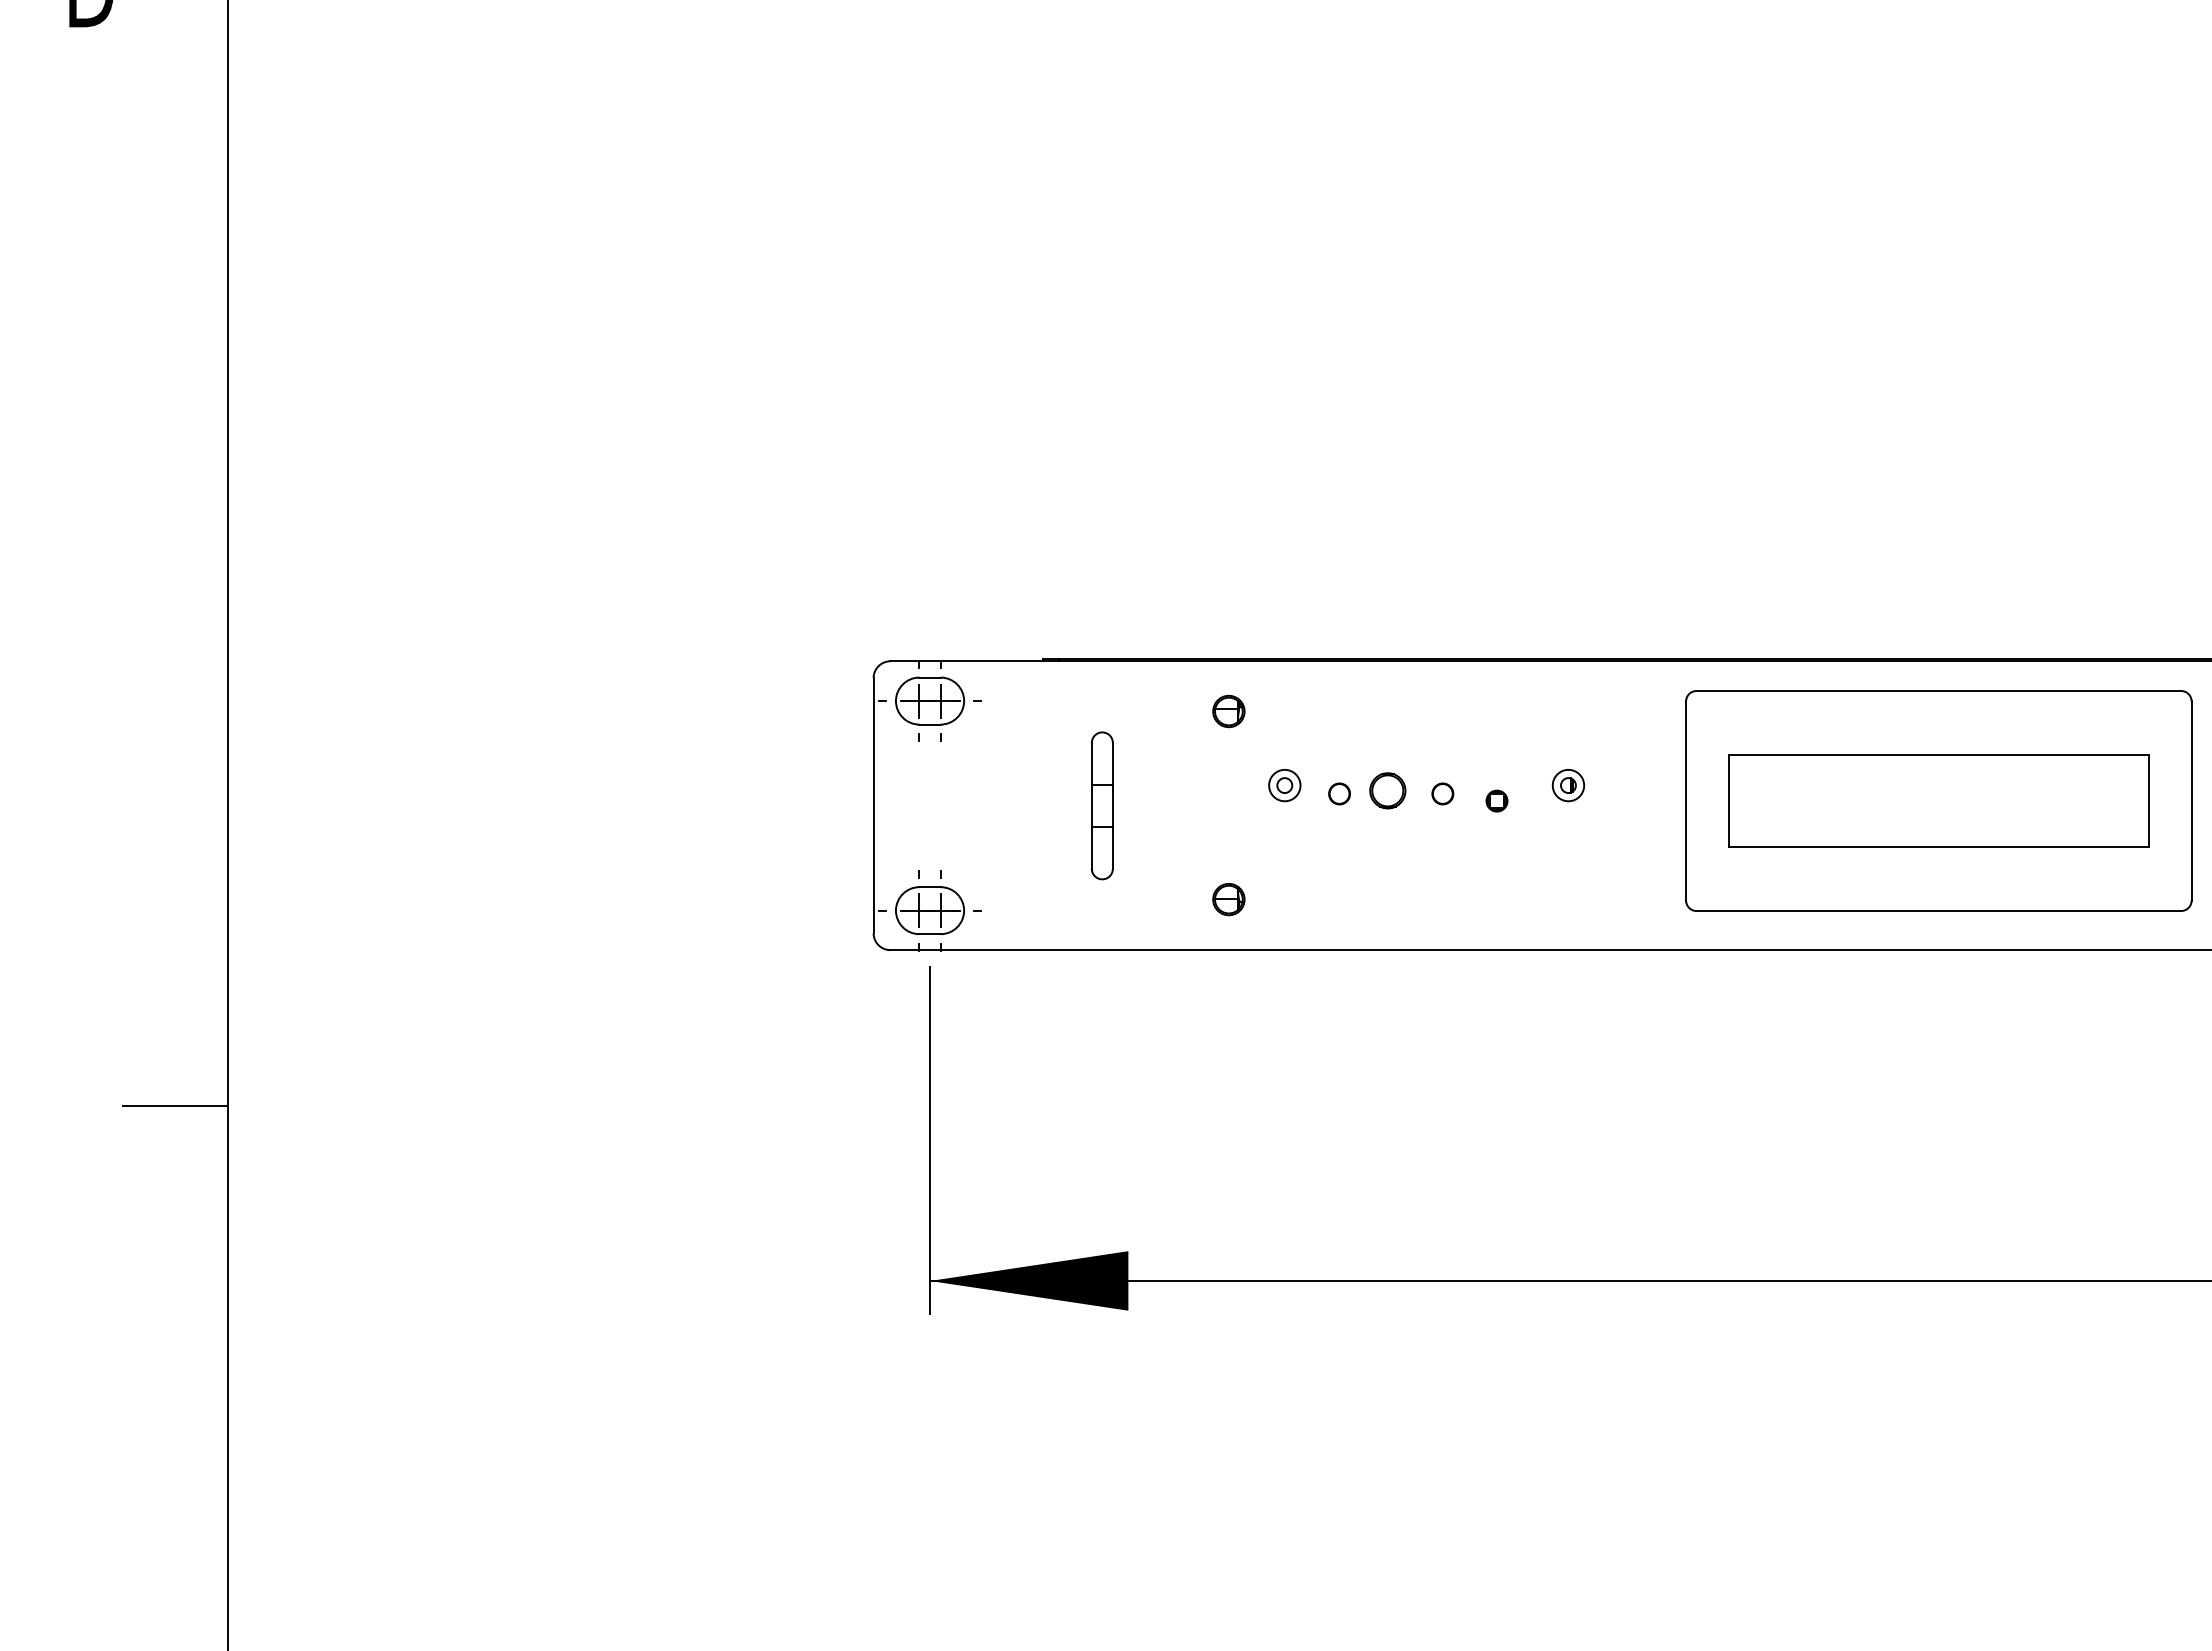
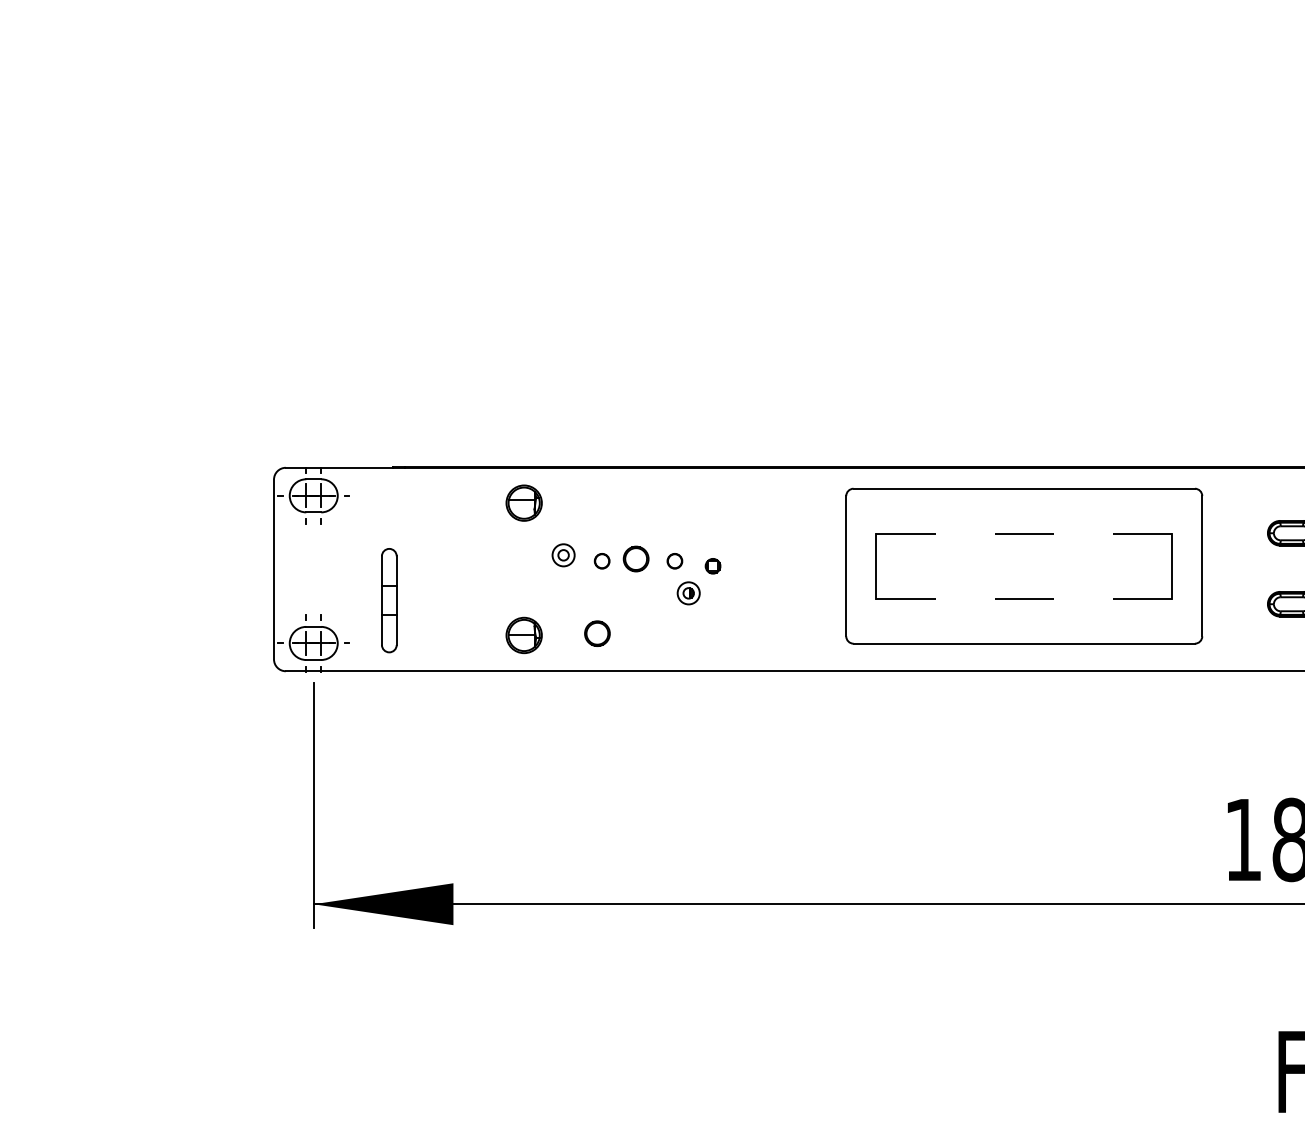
part: (1228, 711) -> (523, 503), size x1.6
line: (1938, 754) -> (1024, 533), solid -> dashed
part: (1568, 785) -> (688, 593), moved
part: (1102, 805) -> (389, 600), moved
line: (1938, 847) -> (1024, 598), solid -> dashed
part: (1332, 896) -> (597, 633), added
part: (1228, 899) -> (523, 635), size x1.6

